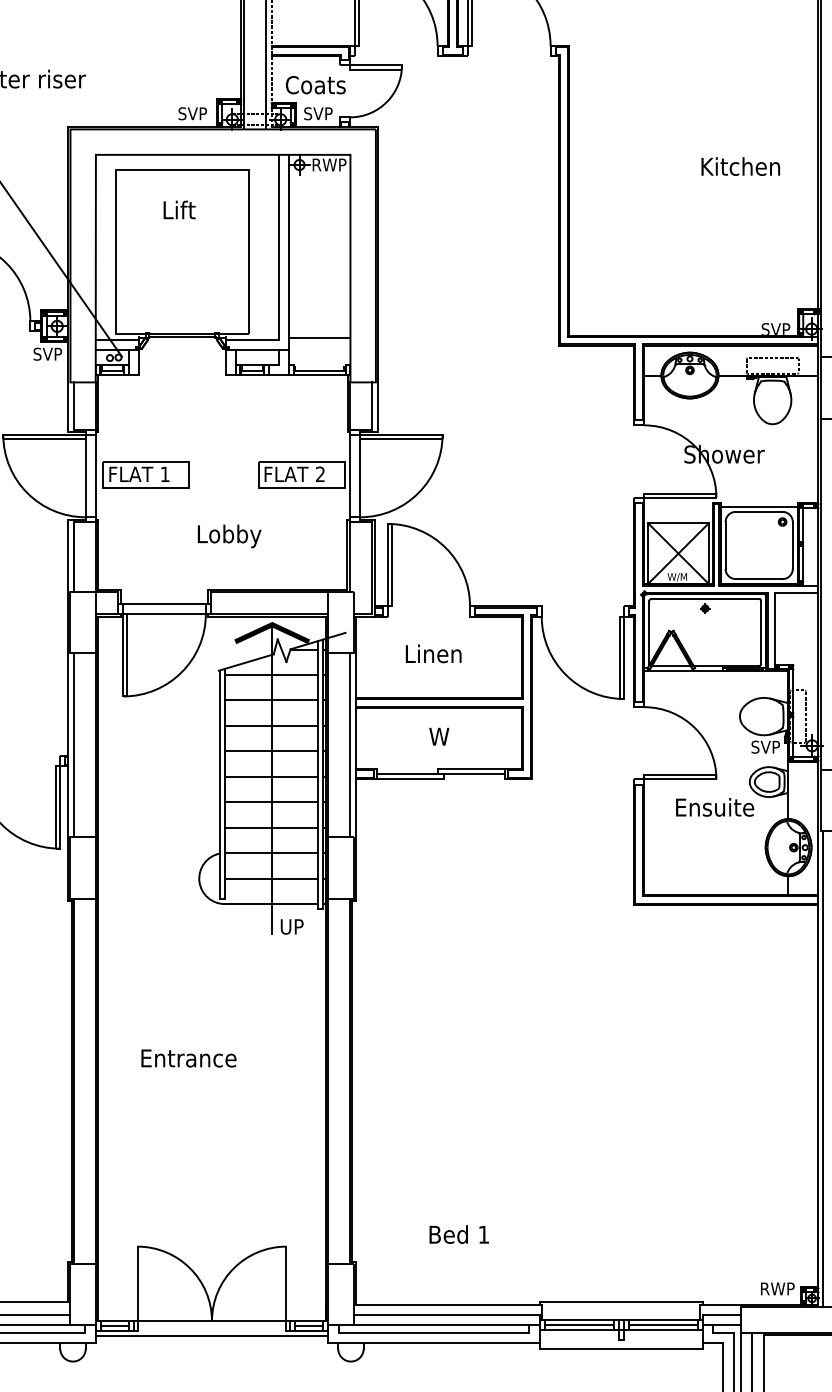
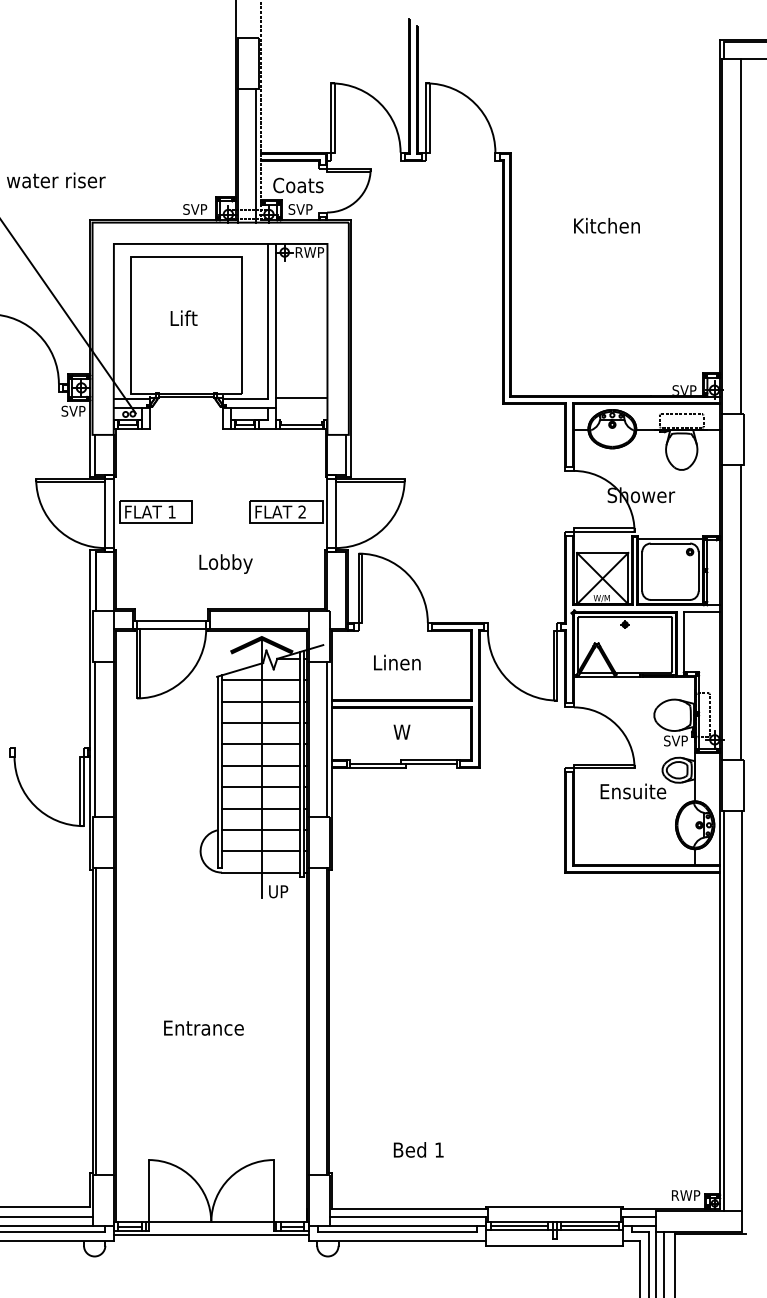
text: (740, 166) -> (606, 225), moved
text: (178, 209) -> (183, 317), moved
text: (188, 1057) -> (203, 1027), moved

